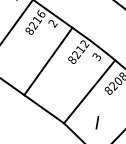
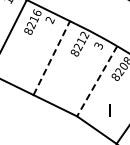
line: (49, 60) -> (52, 57), solid -> dashed
line: (88, 91) -> (96, 81), solid -> dashed

